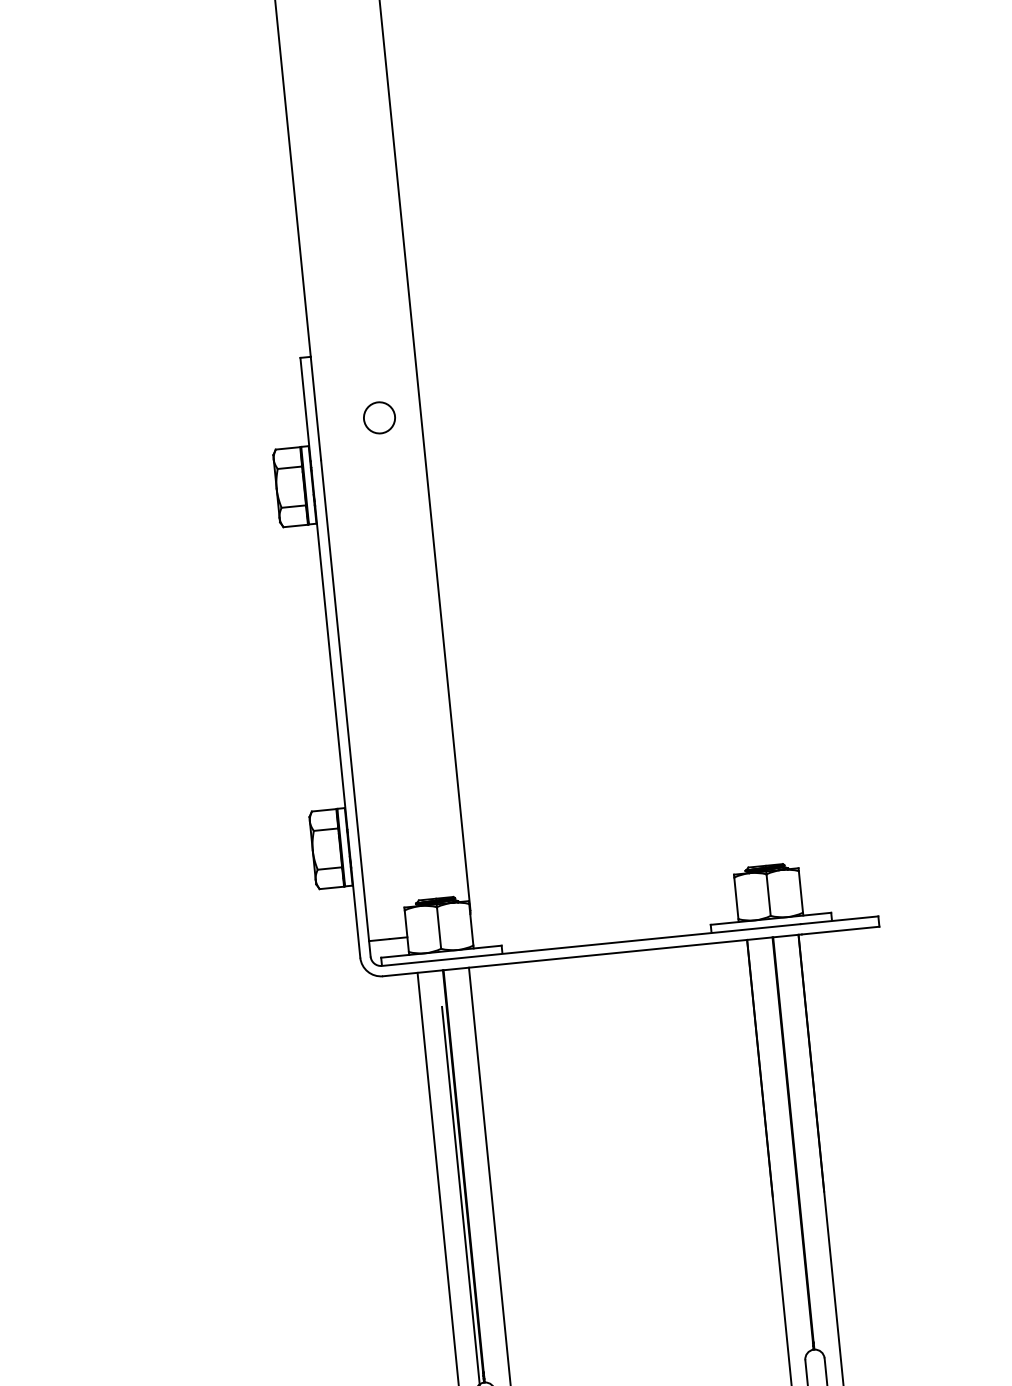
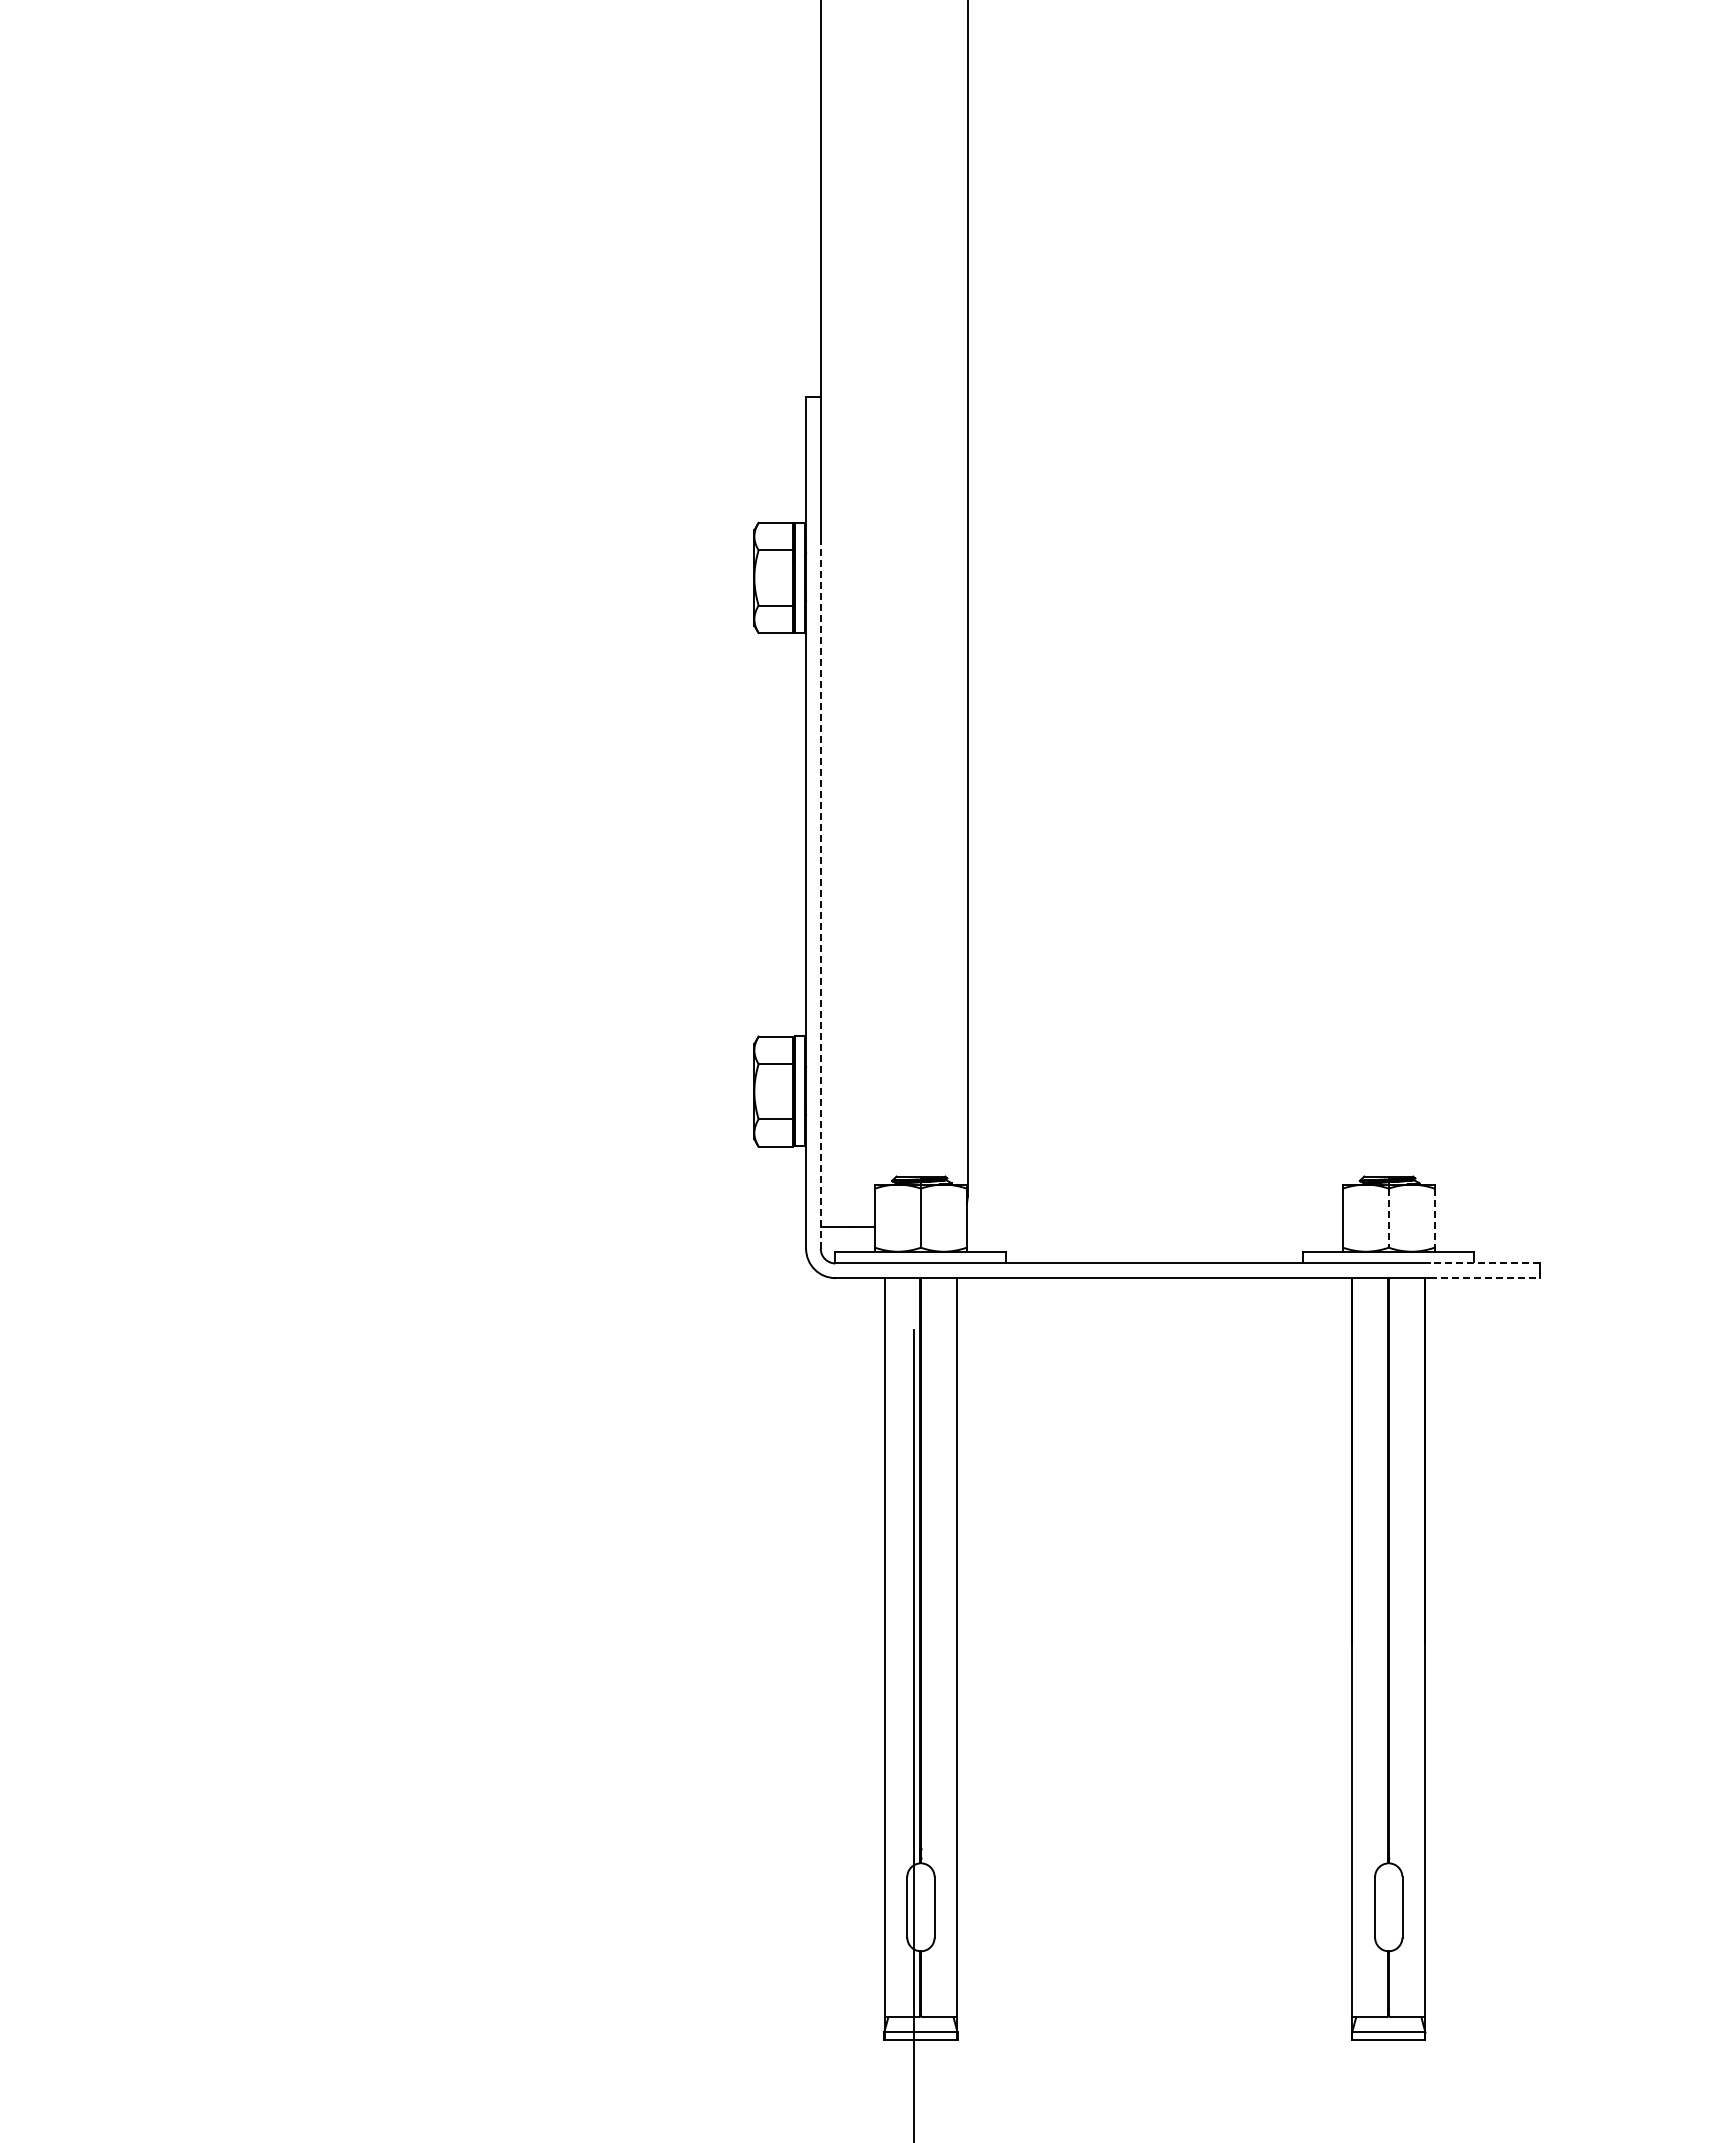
circle: (379, 417) -> (908, 492), removed
line: (345, 708) -> (820, 896), solid -> dashed
line: (800, 892) -> (1434, 1218), solid -> dashed
line: (768, 895) -> (1388, 1218), solid -> dashed
line: (839, 920) -> (1484, 1263), solid -> dashed
line: (841, 930) -> (1485, 1278), solid -> dashed

